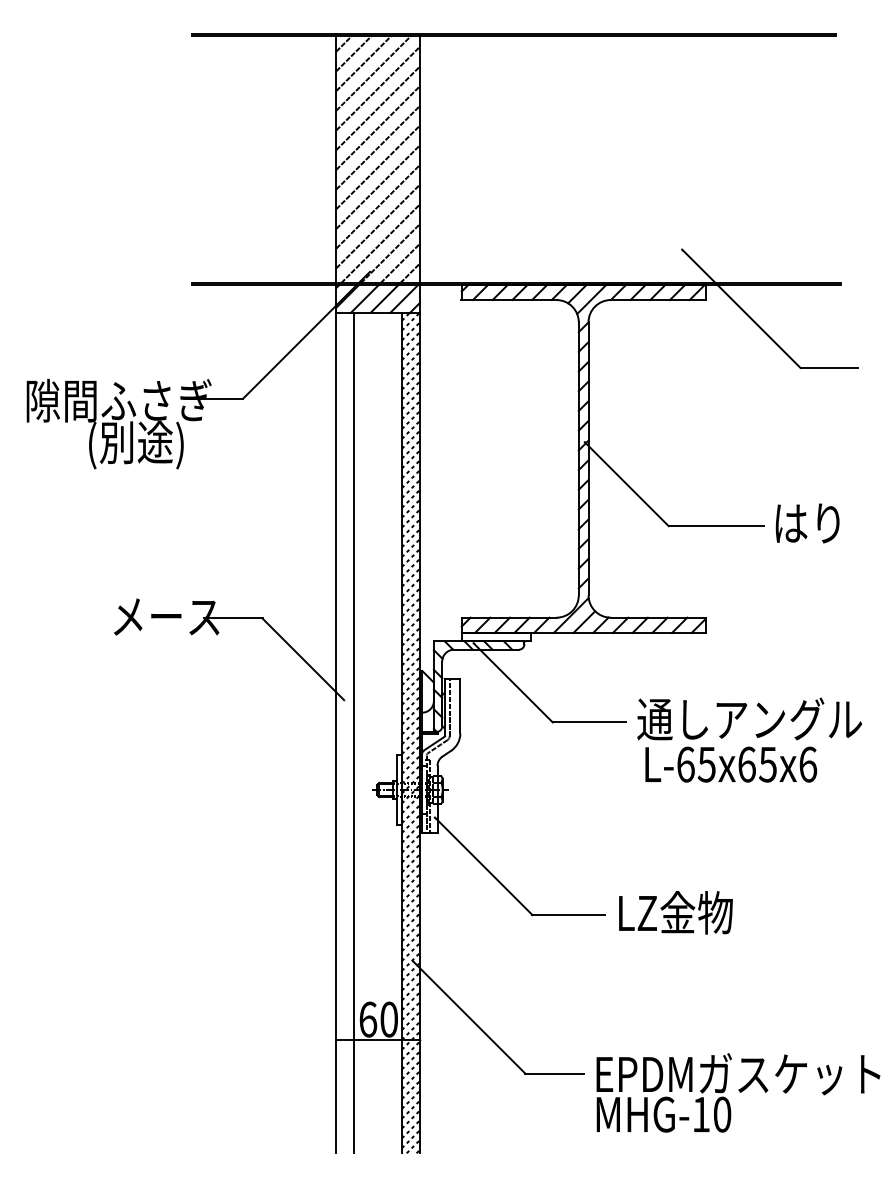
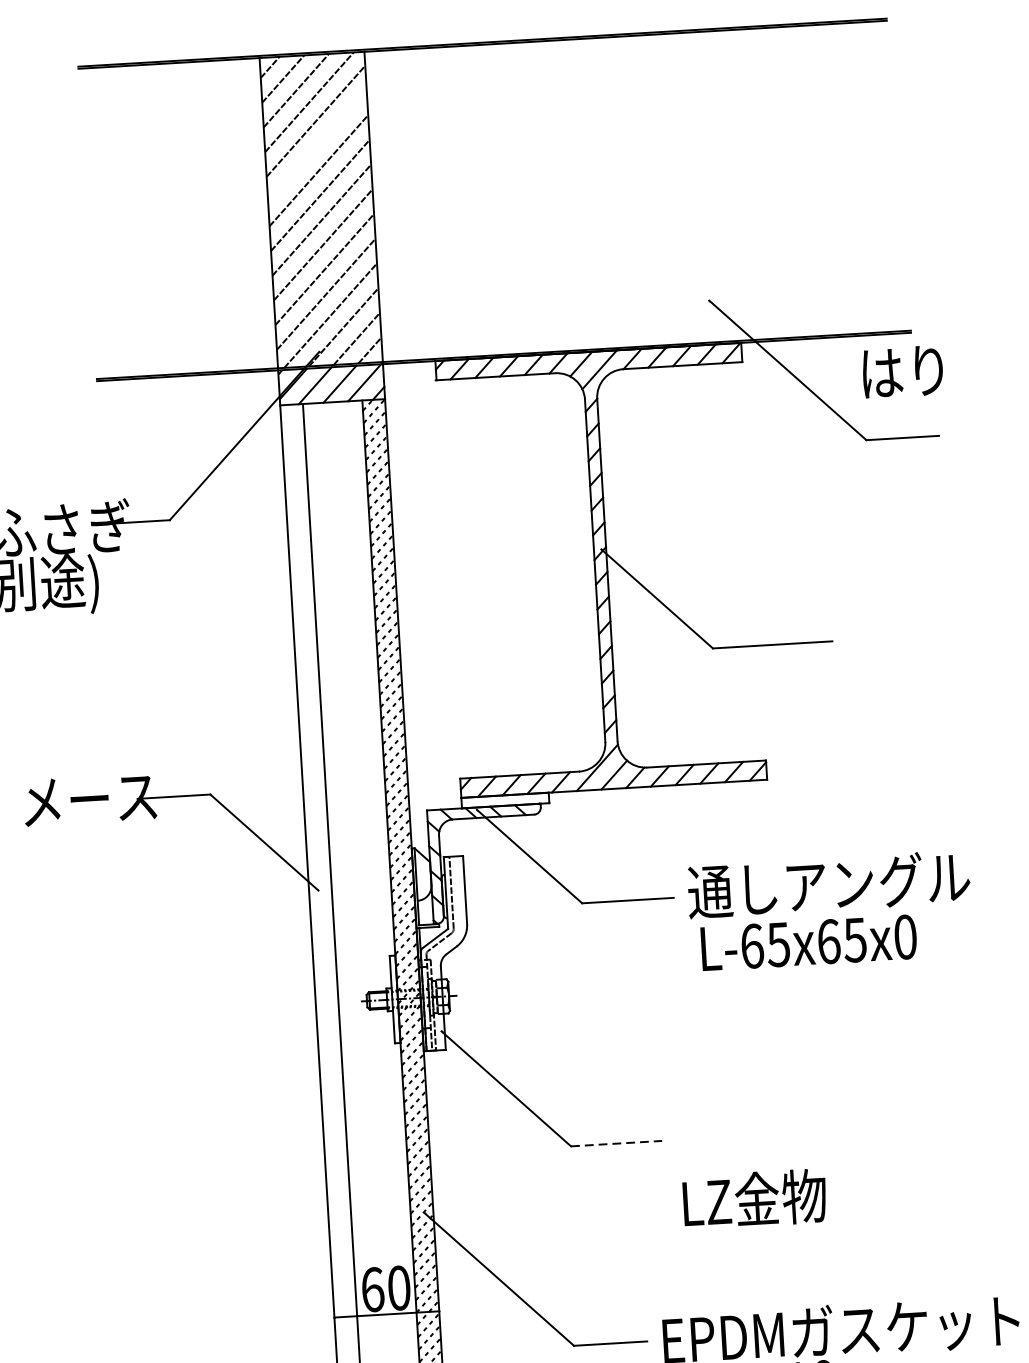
line: (377, 108) -> (316, 146), removed
text: (807, 523) -> (902, 372), moved
text: (808, 764) -> (906, 936), L-65x65x6 -> L-65x65x0
text: (675, 912) -> (754, 1198), moved
line: (569, 915) -> (617, 1144), solid -> dashed

